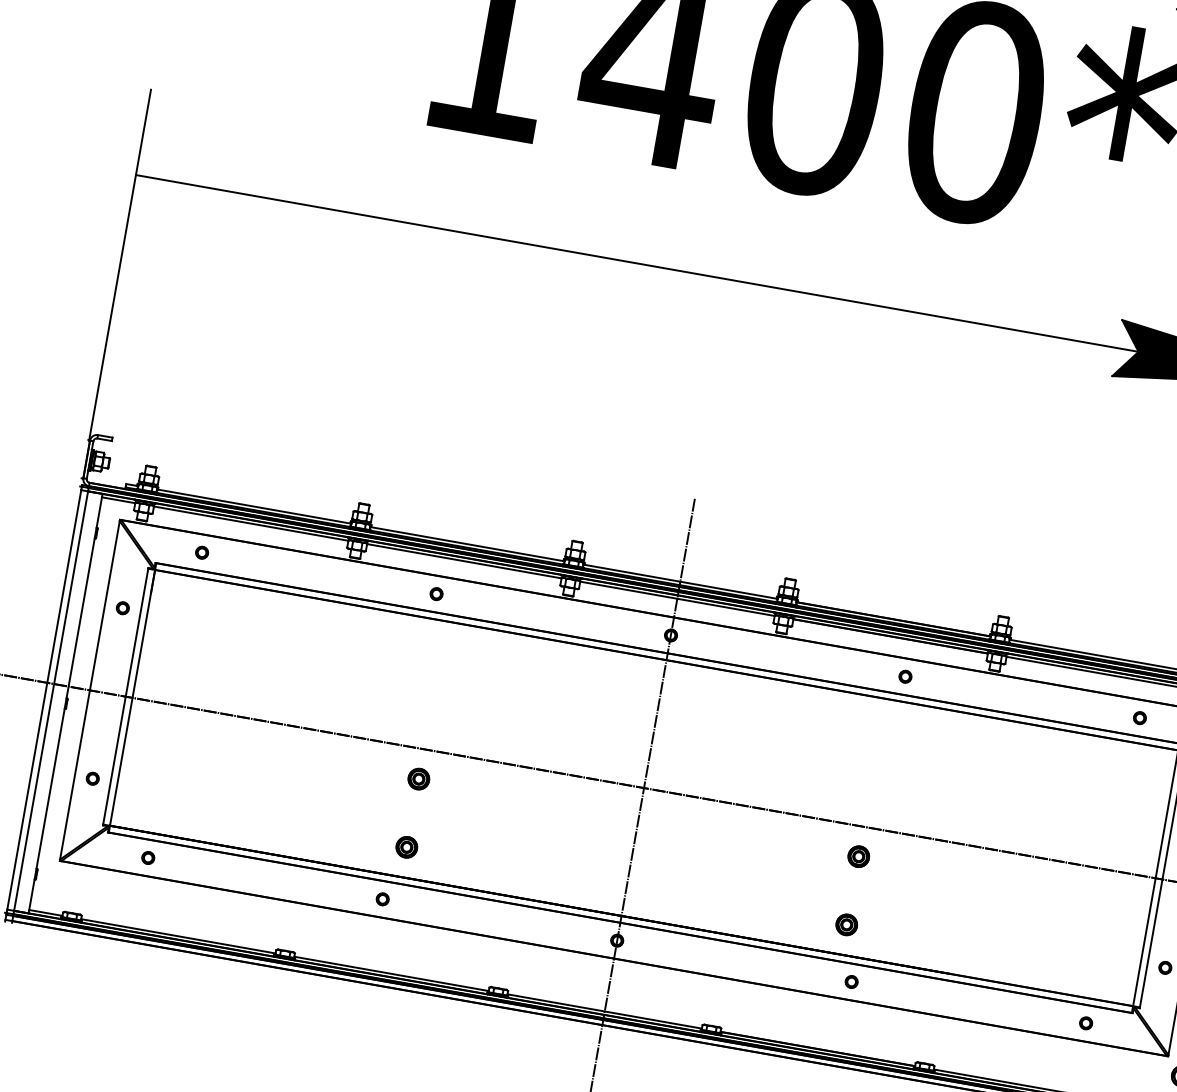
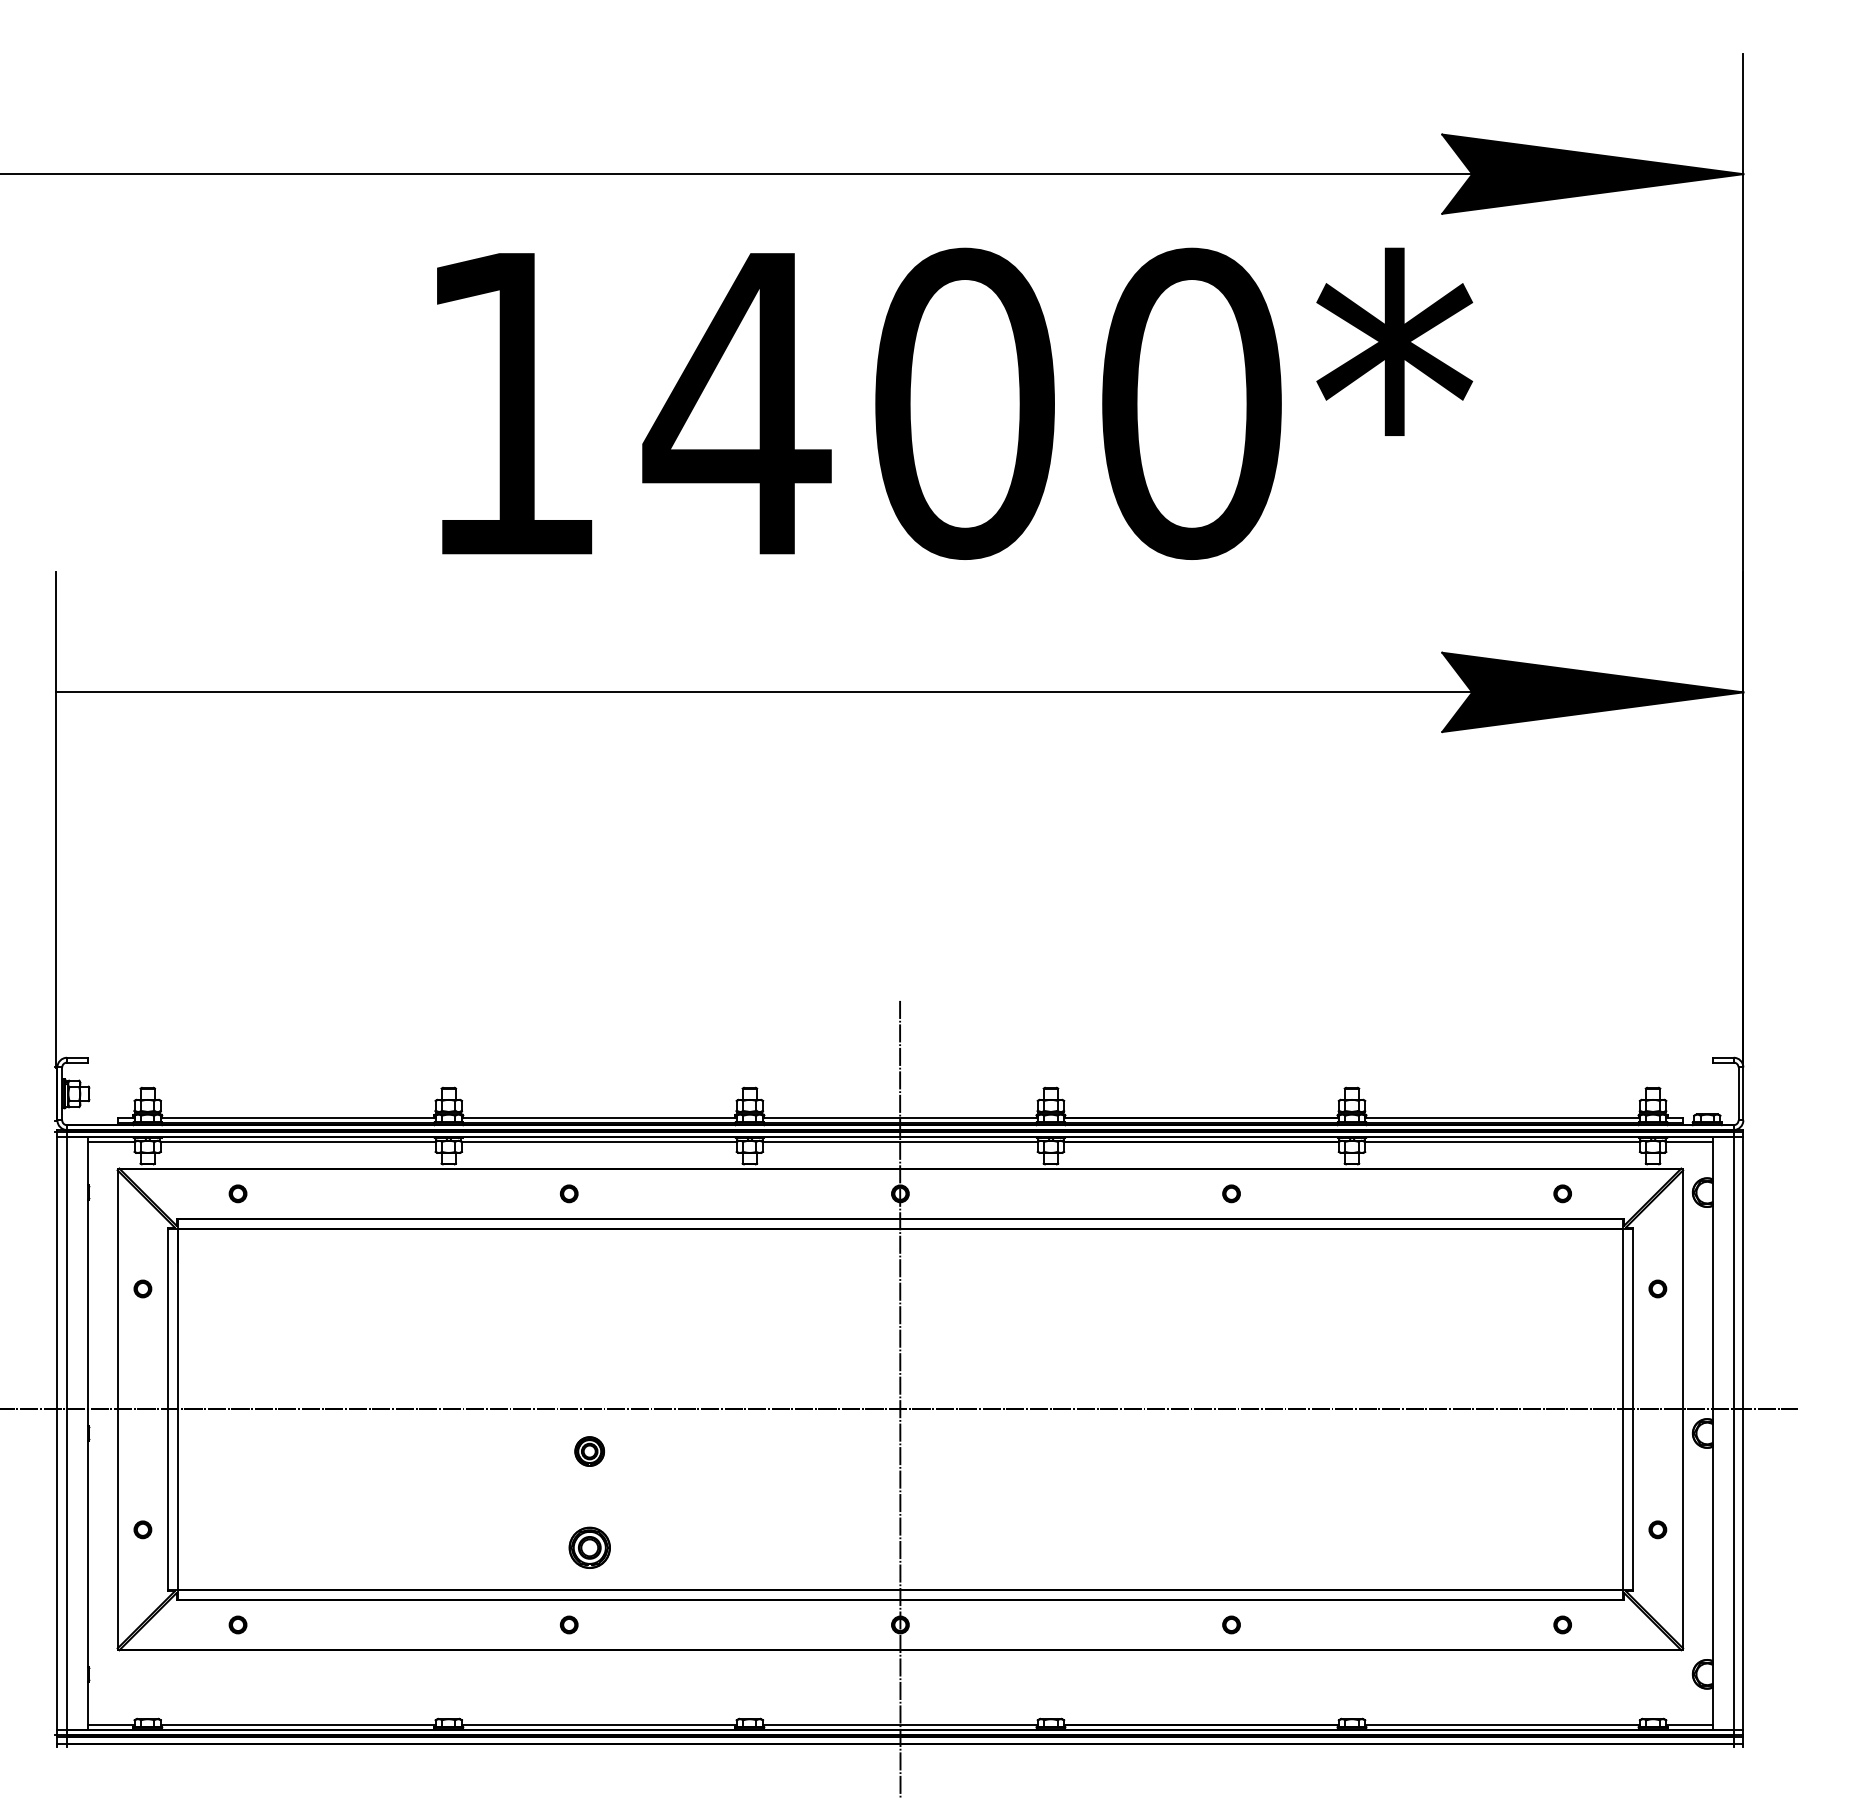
part: (406, 847) -> (589, 1547), size x1.4
part: (858, 856) -> (1210, 1451), removed
part: (846, 924) -> (1210, 1547), removed

